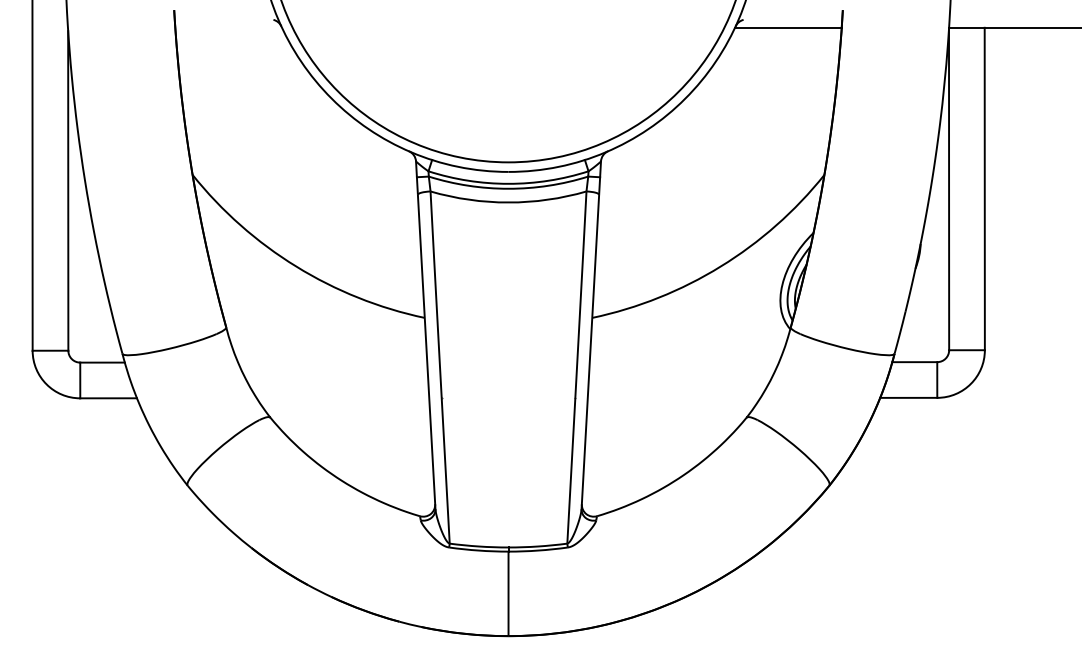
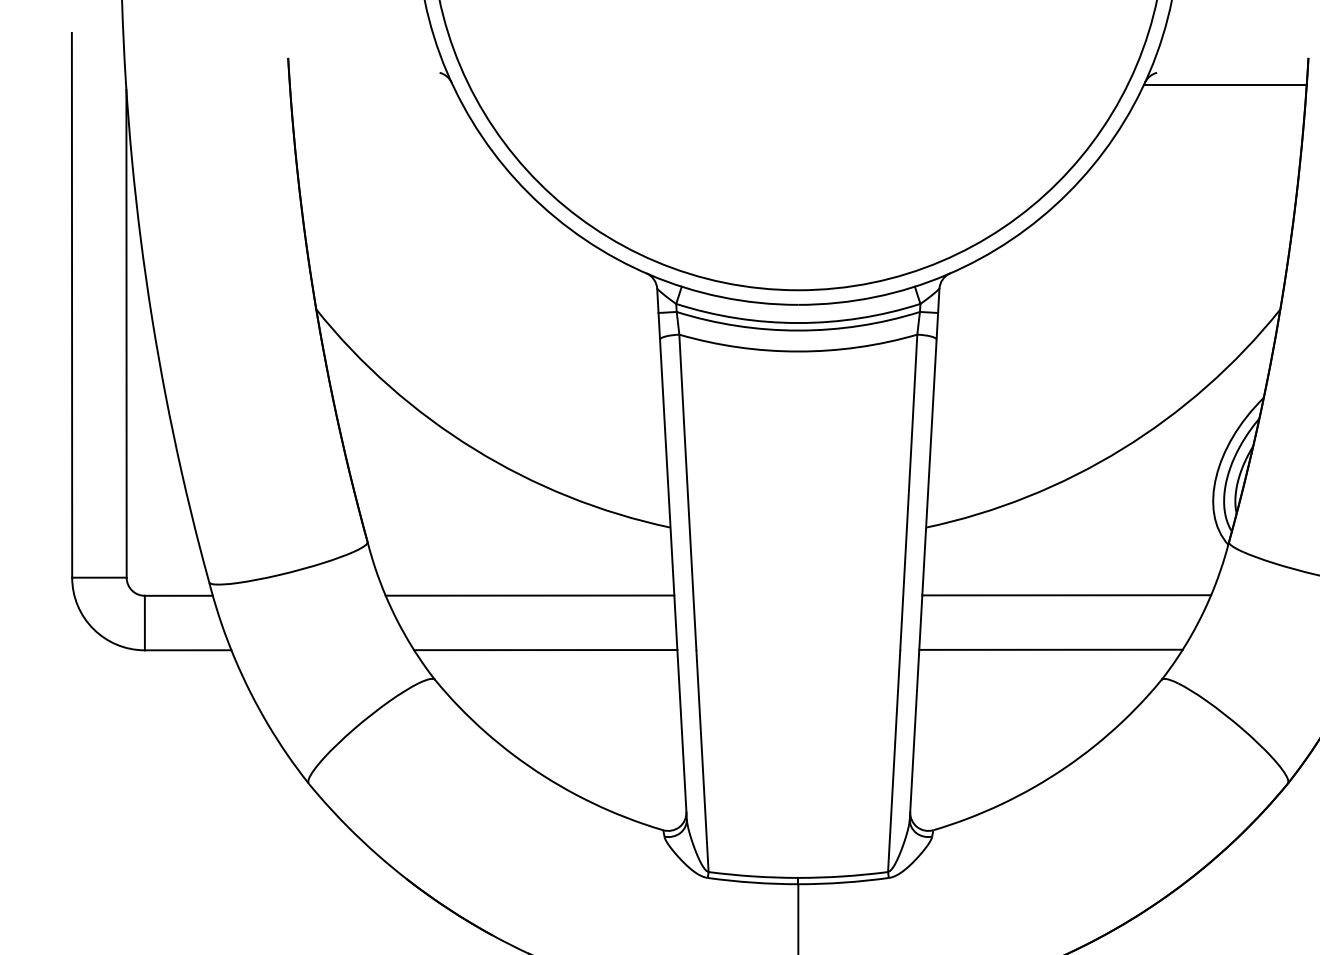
line: (332, 362) -> (529, 595), added
line: (684, 362) -> (1066, 595), added
line: (673, 397) -> (1050, 649), added
line: (342, 398) -> (544, 650), added

